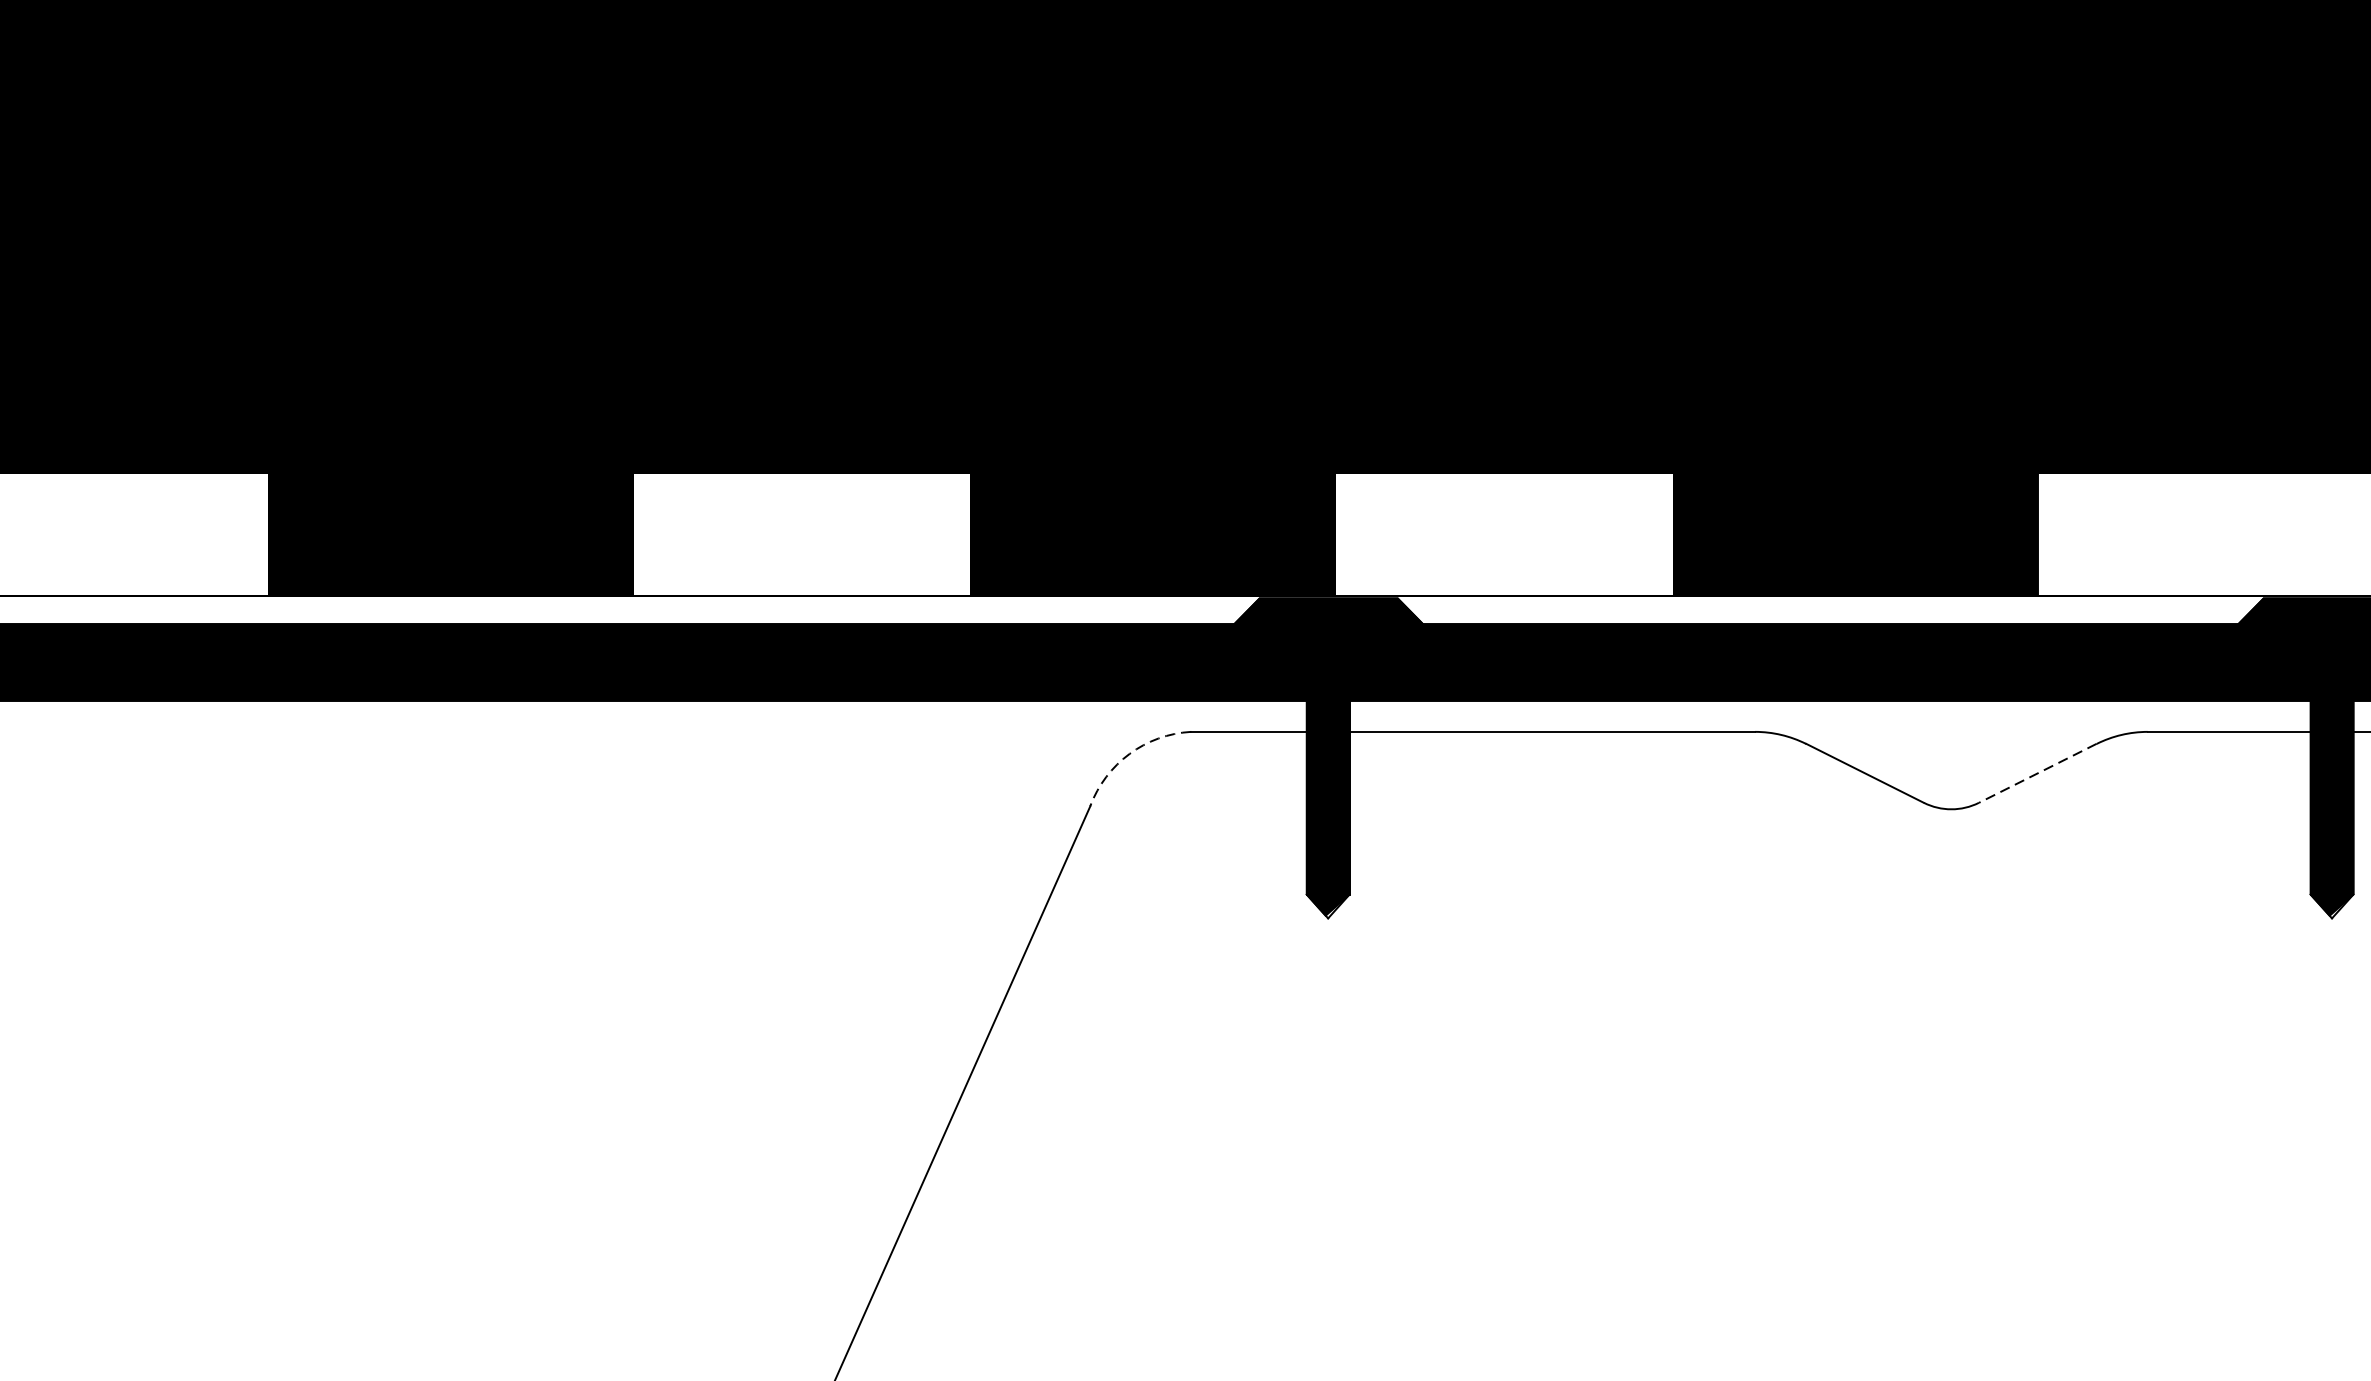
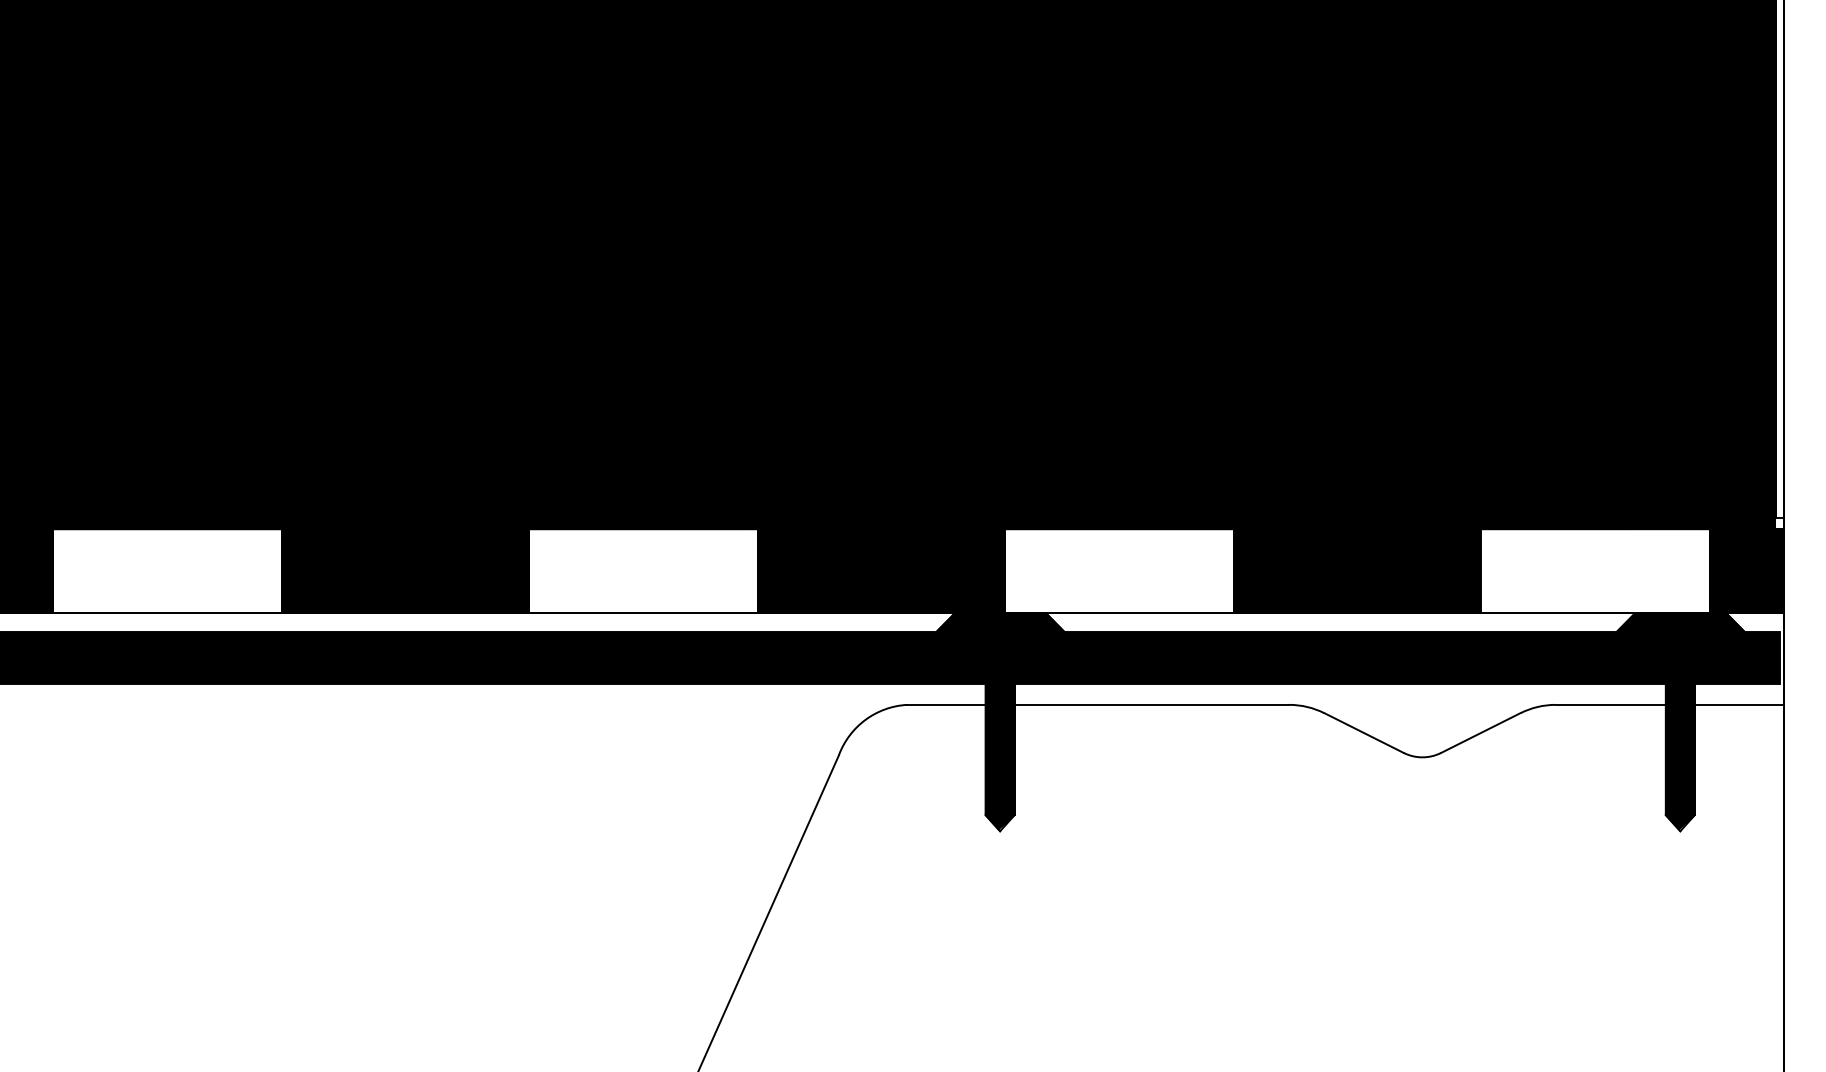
arc: (1129, 753) -> (865, 719), dashed -> solid
line: (2038, 772) -> (1481, 732), dashed -> solid

